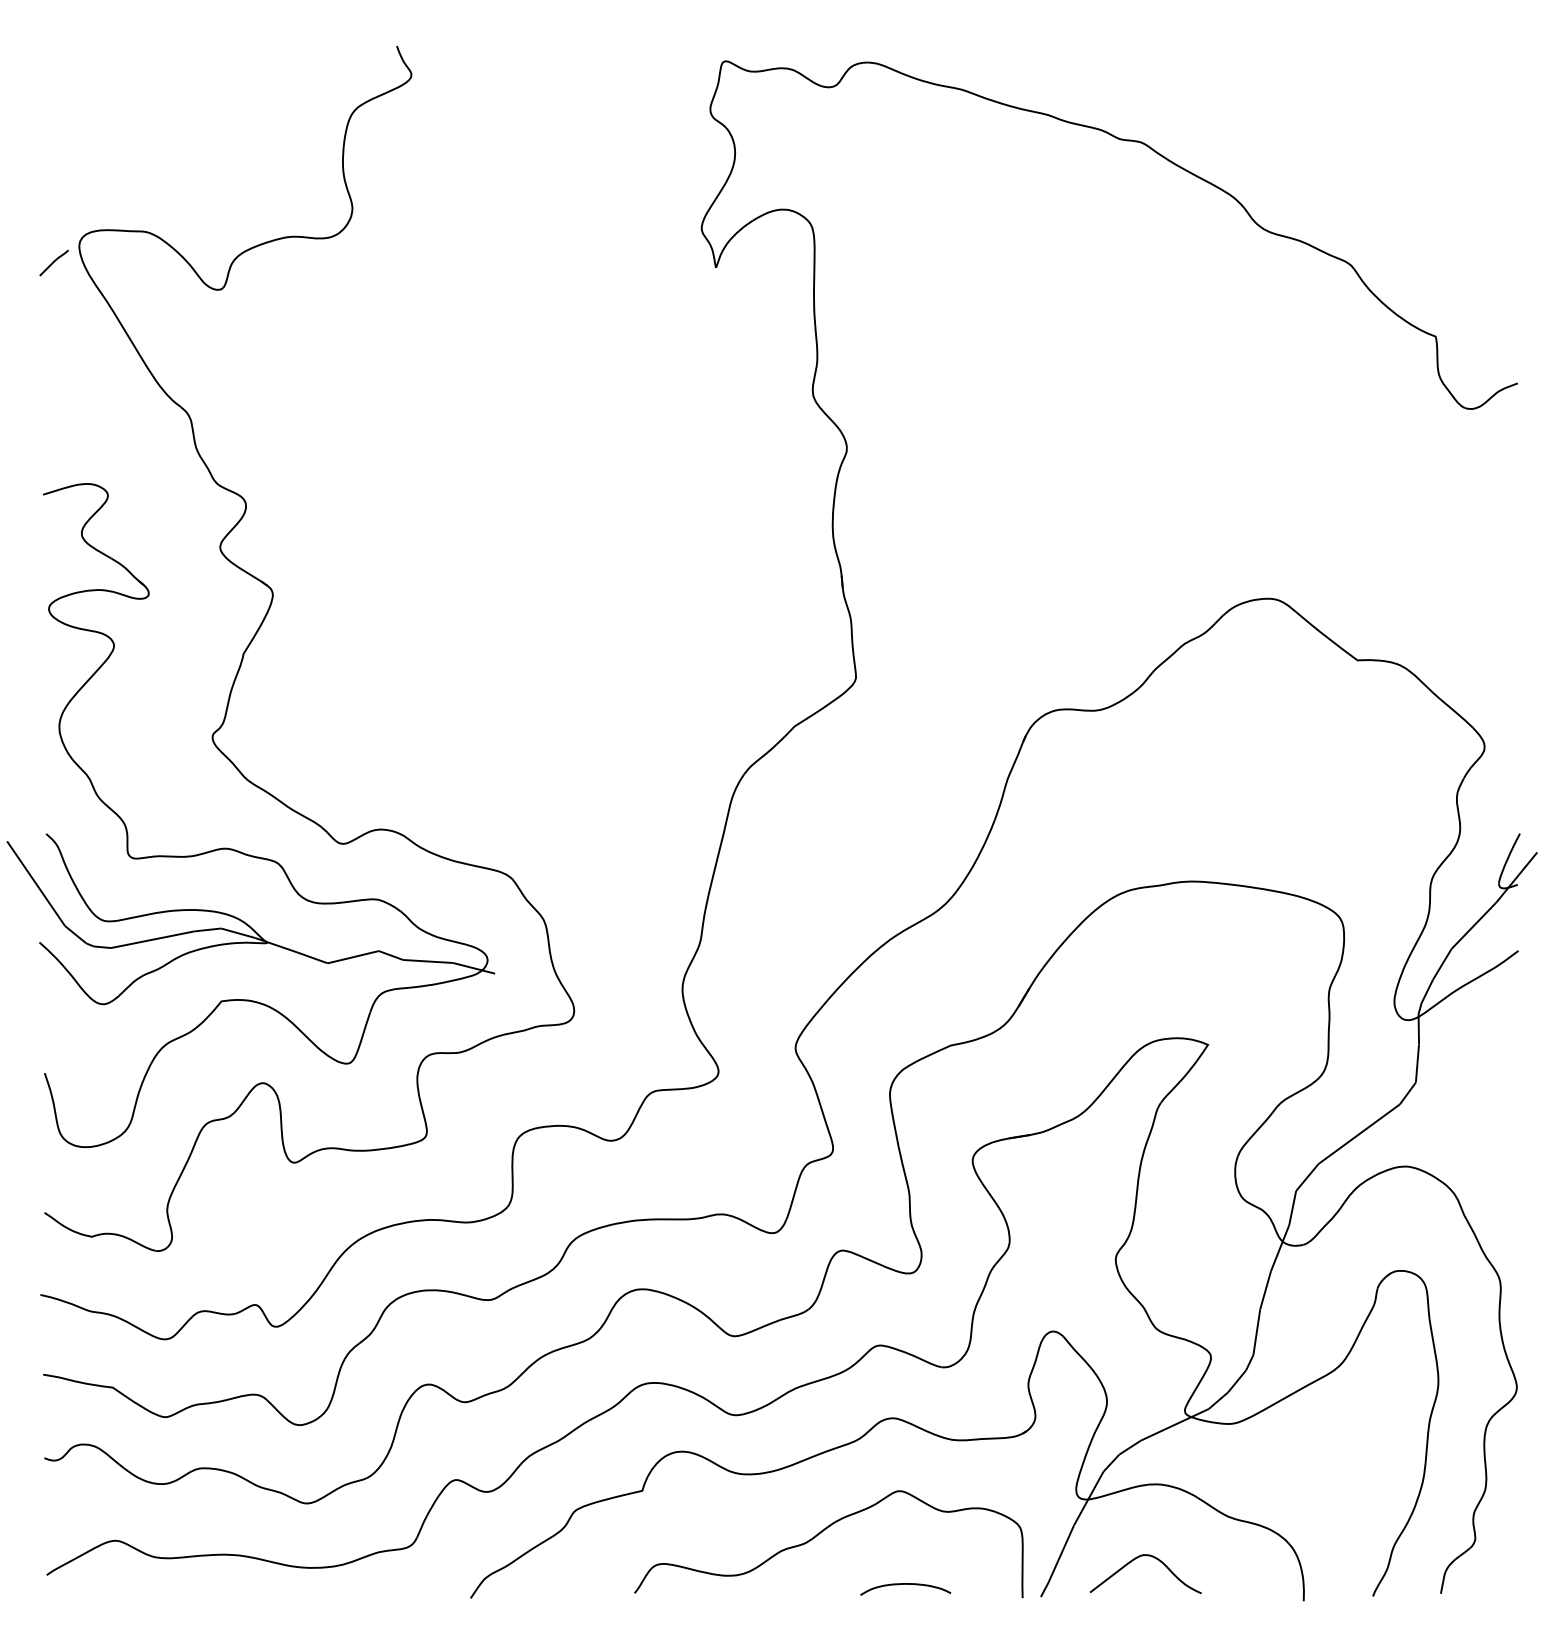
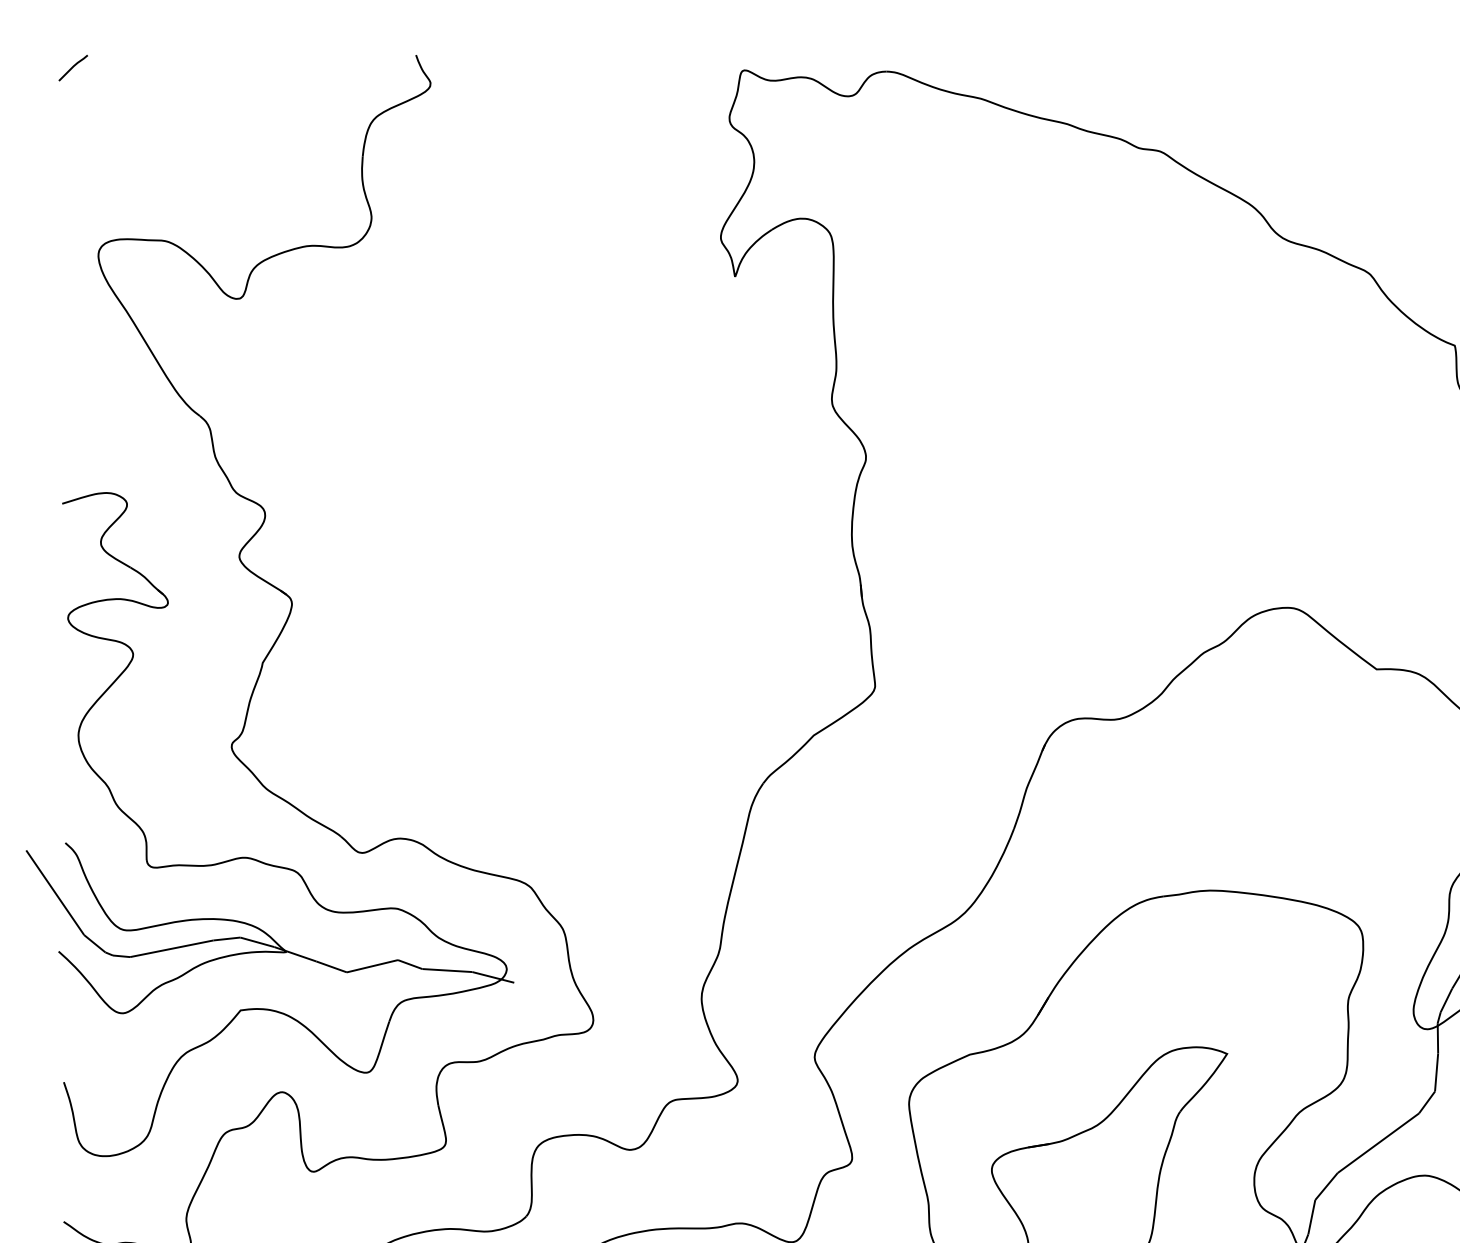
line: (53, 262) -> (72, 67), moved

